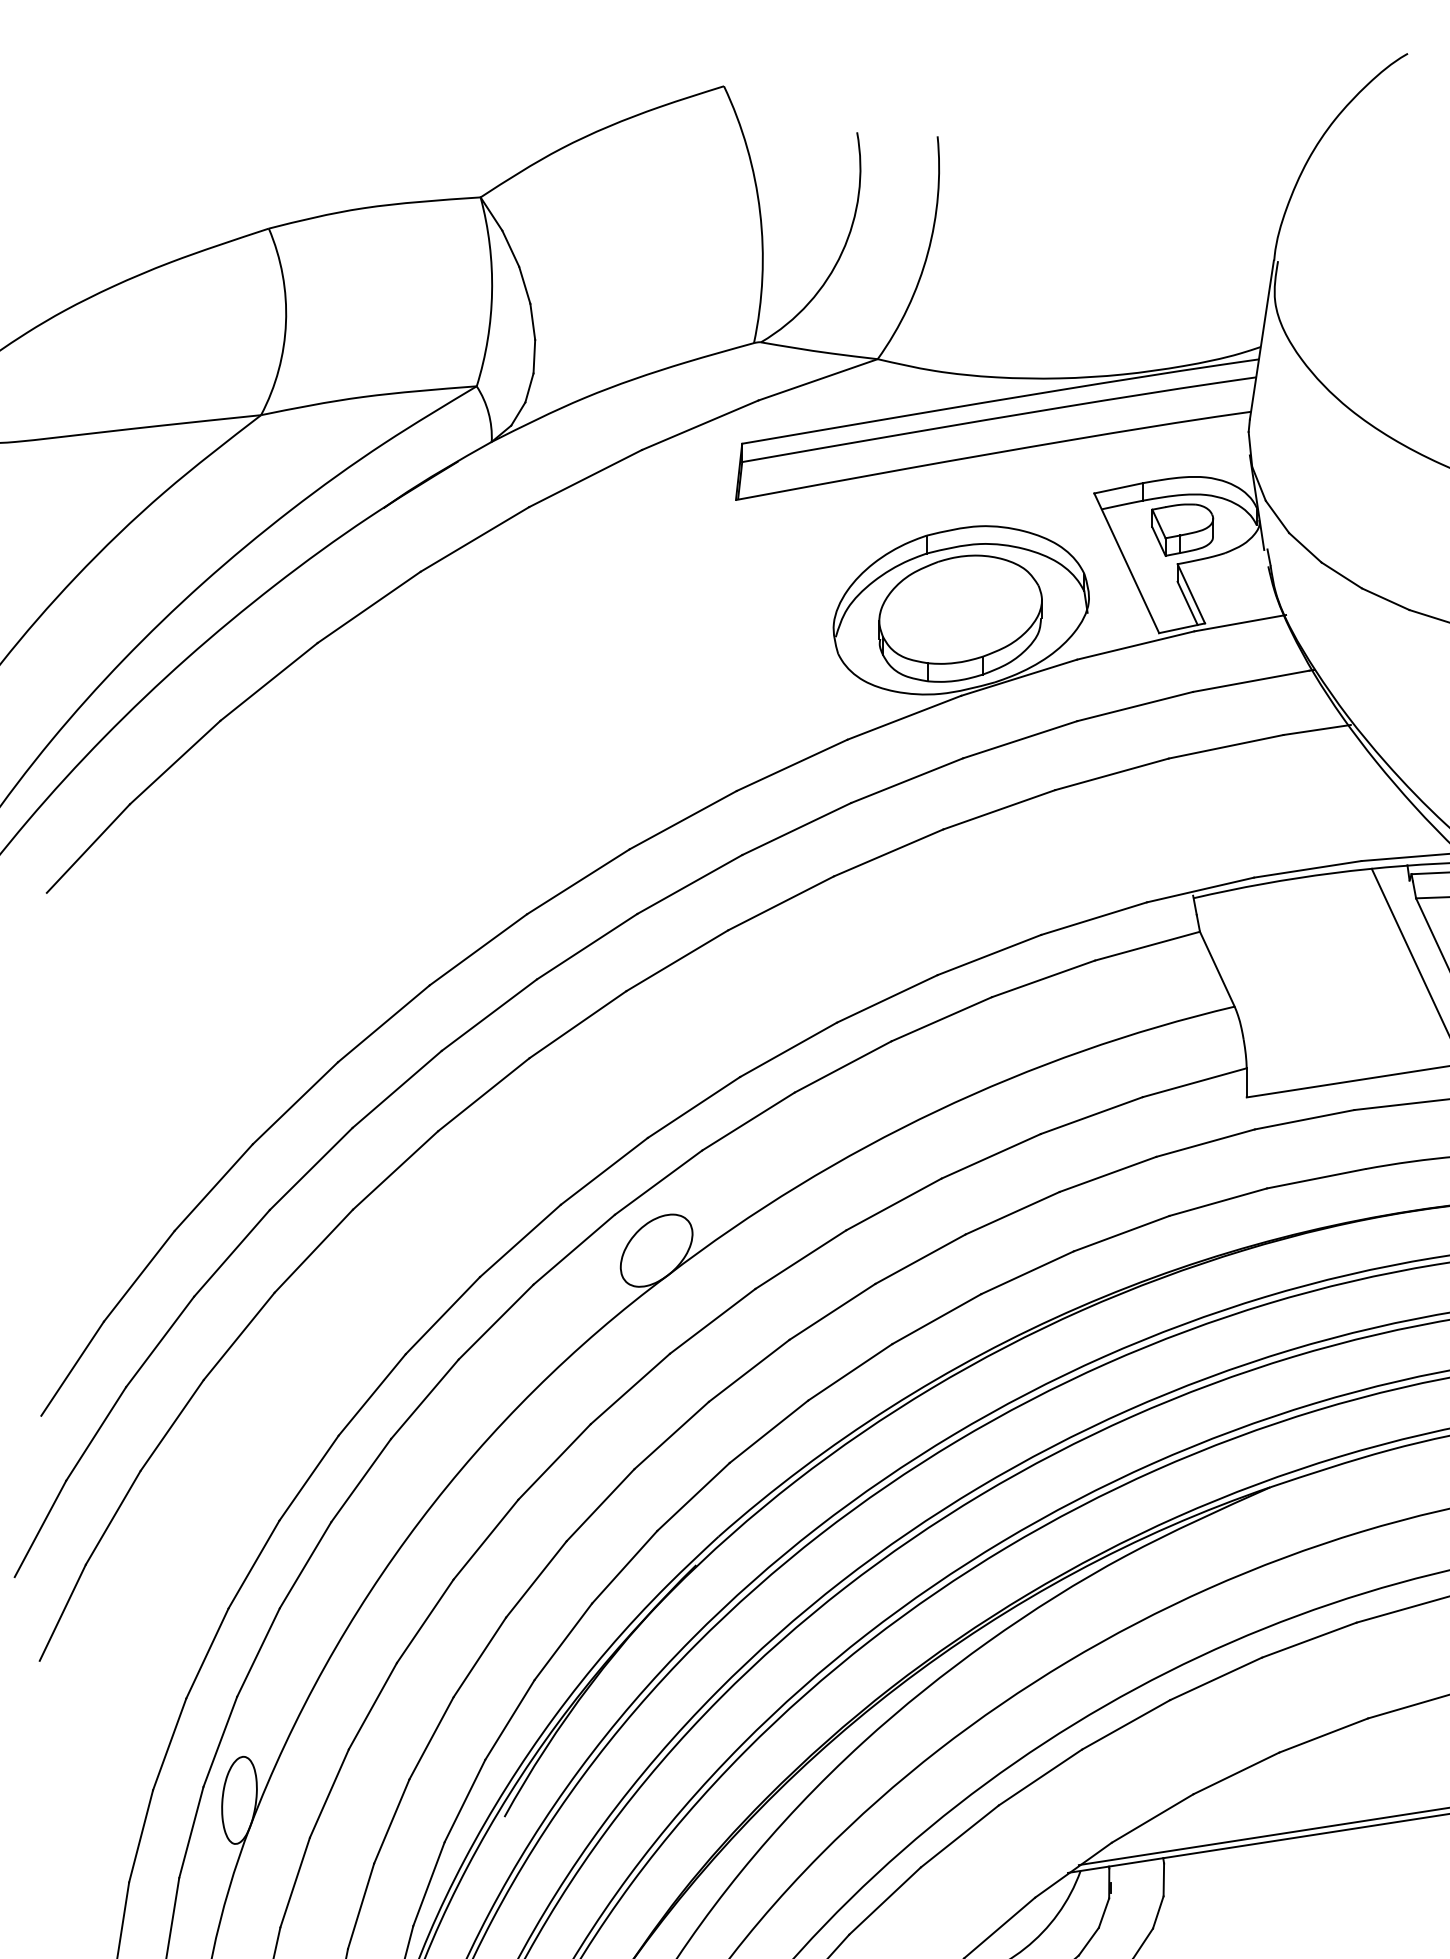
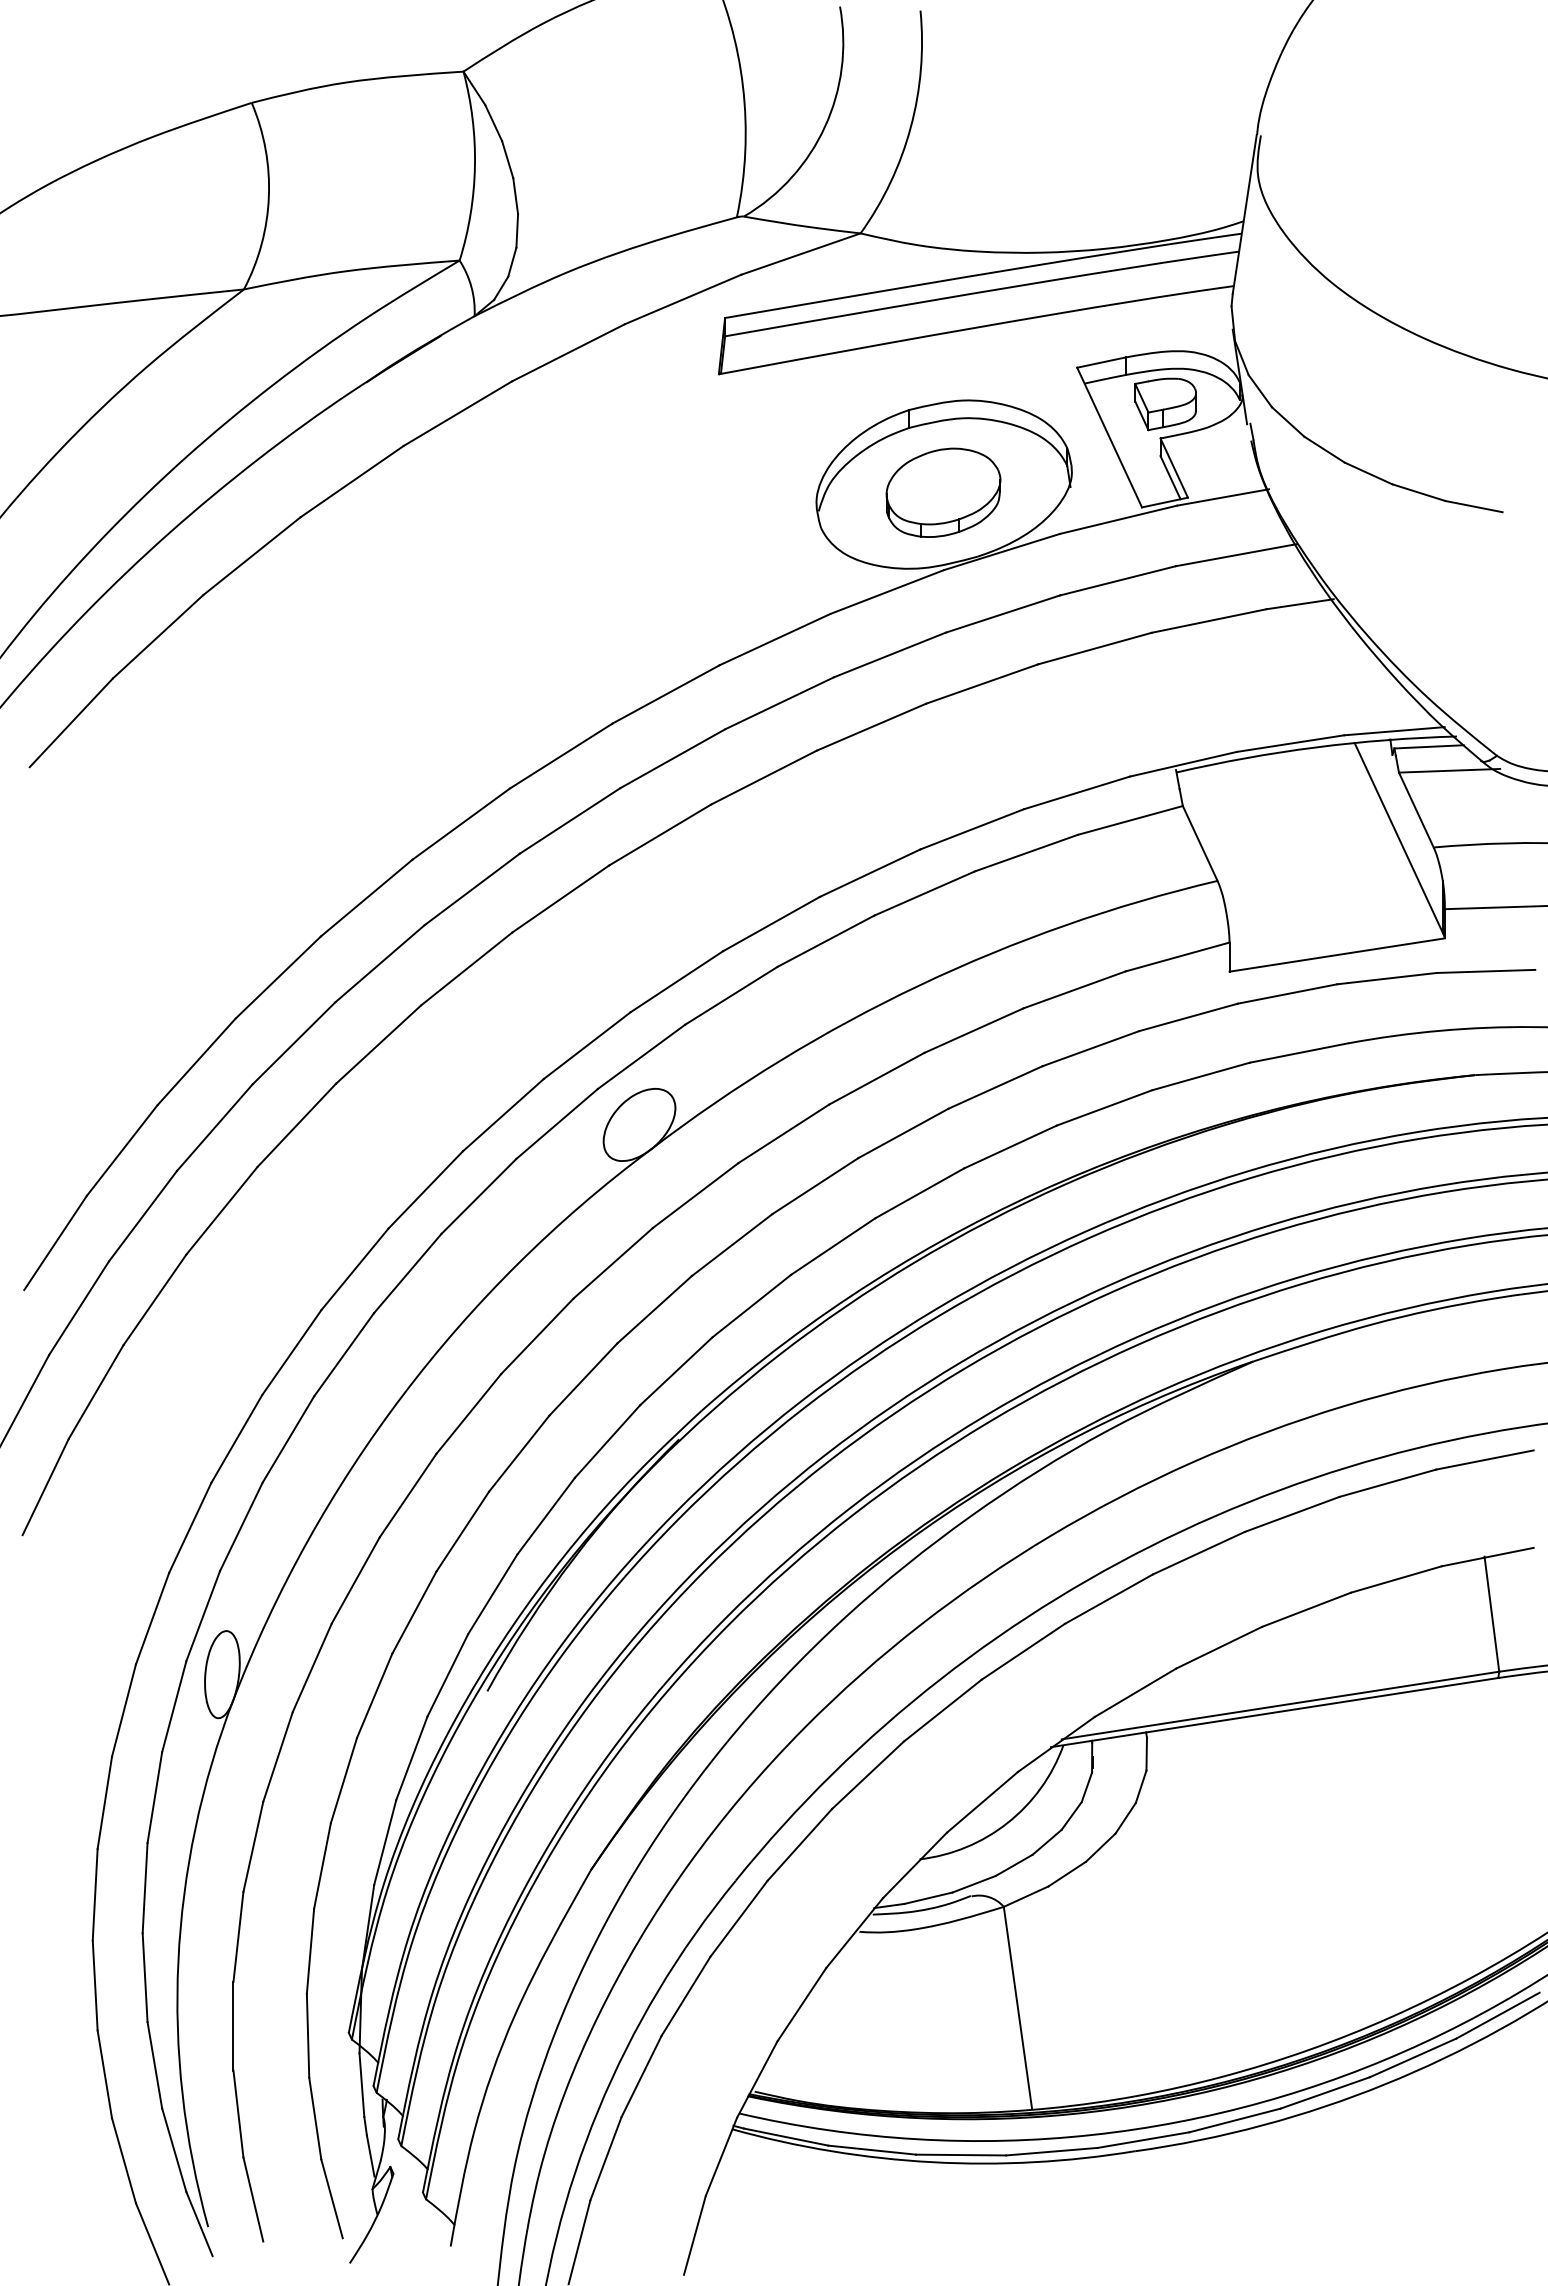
part: (960, 618) -> (943, 492), size x0.7

